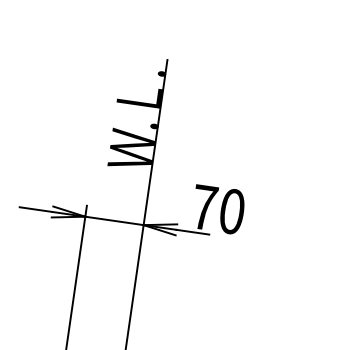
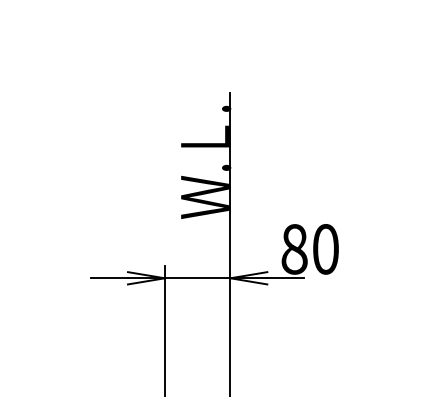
text: (204, 207) -> (294, 249), 70 -> 80

